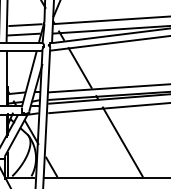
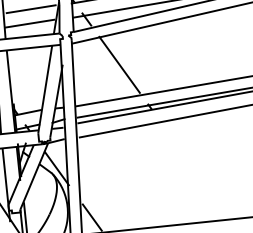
line: (122, 141) -> (194, 168), removed

